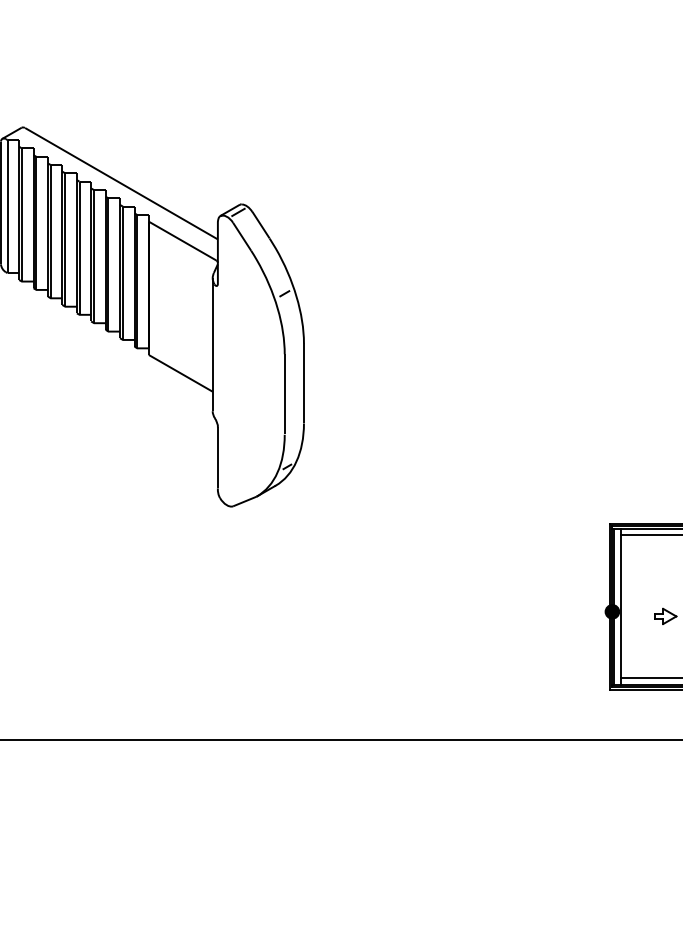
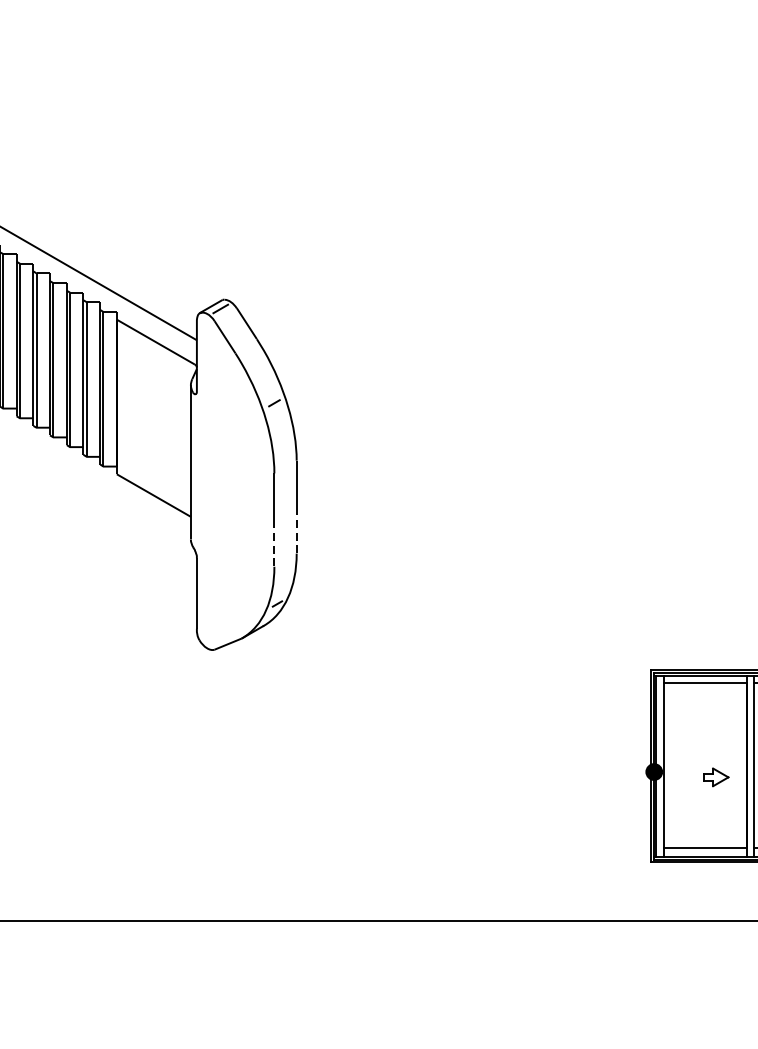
line: (303, 403) -> (296, 530), solid -> dashed
line: (284, 414) -> (274, 543), solid -> dashed

